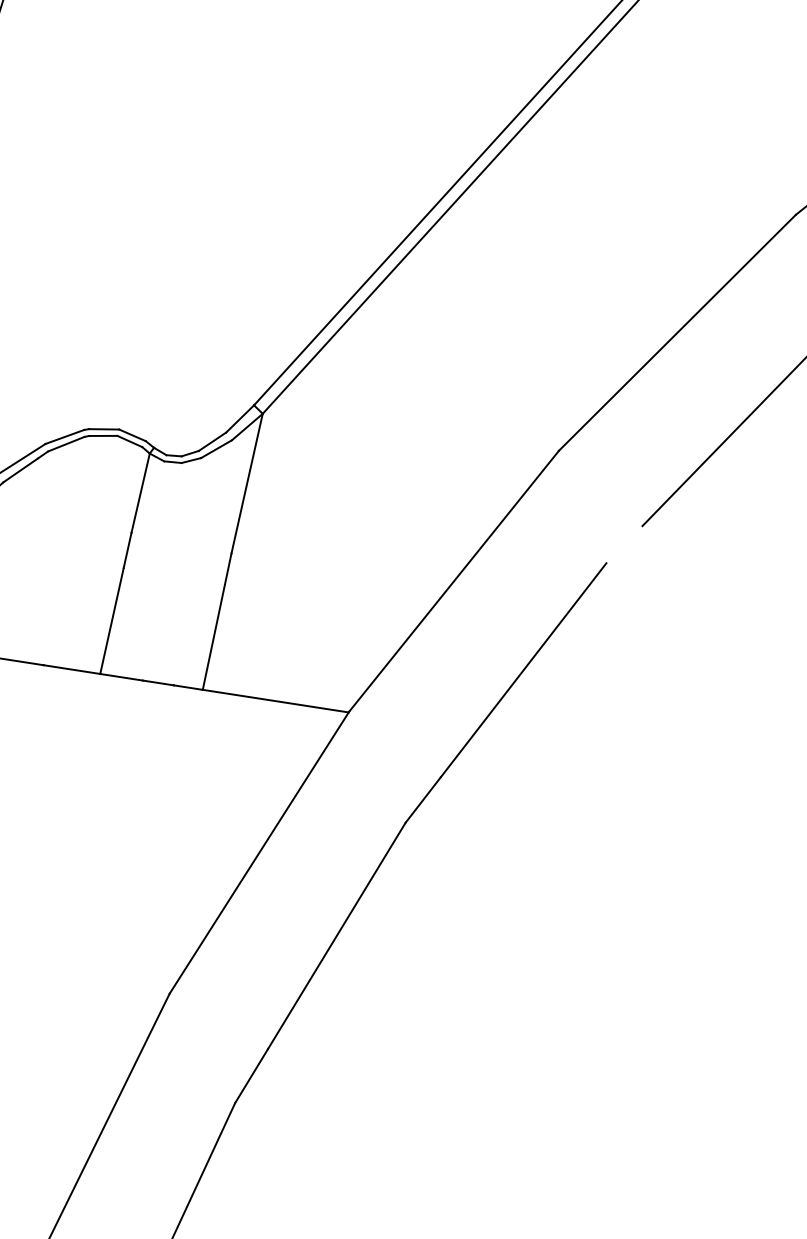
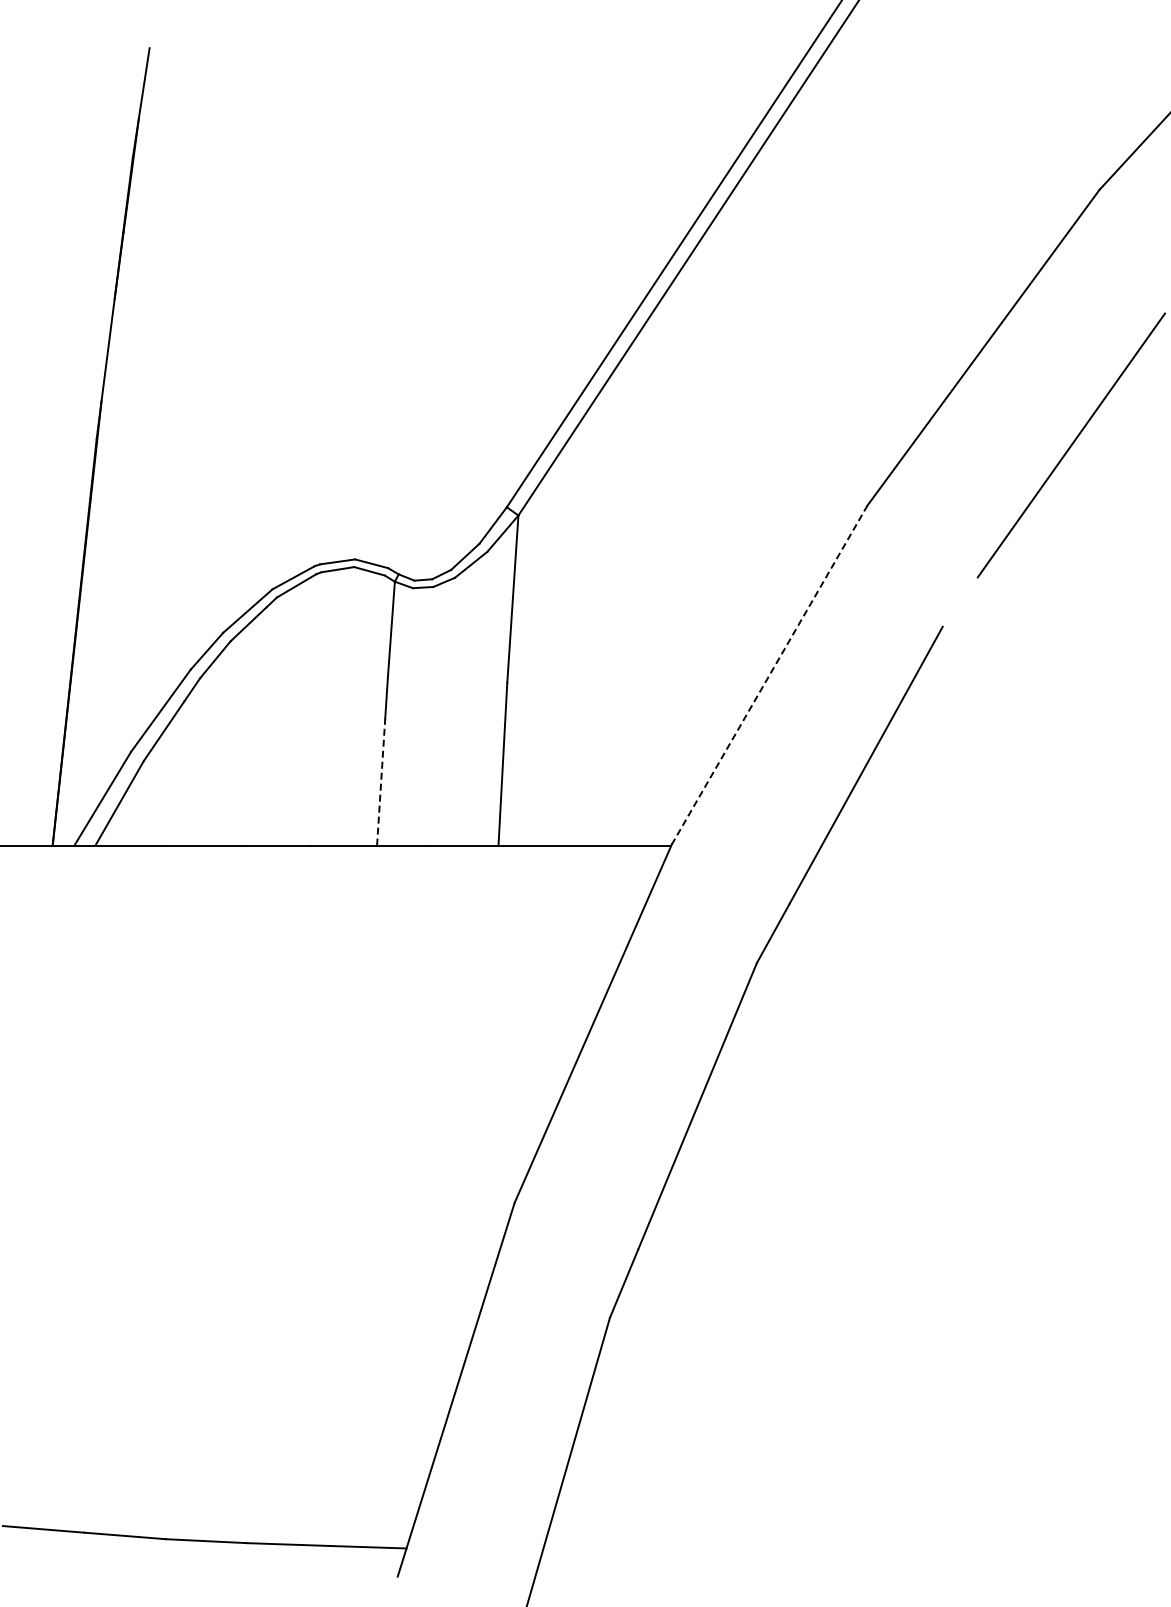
line: (453, 580) -> (769, 674), solid -> dashed
line: (112, 621) -> (381, 782), solid -> dashed

